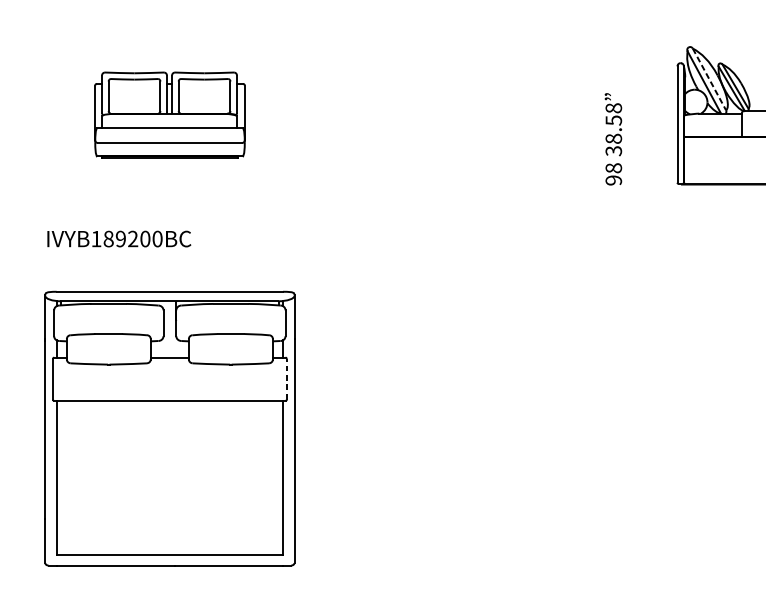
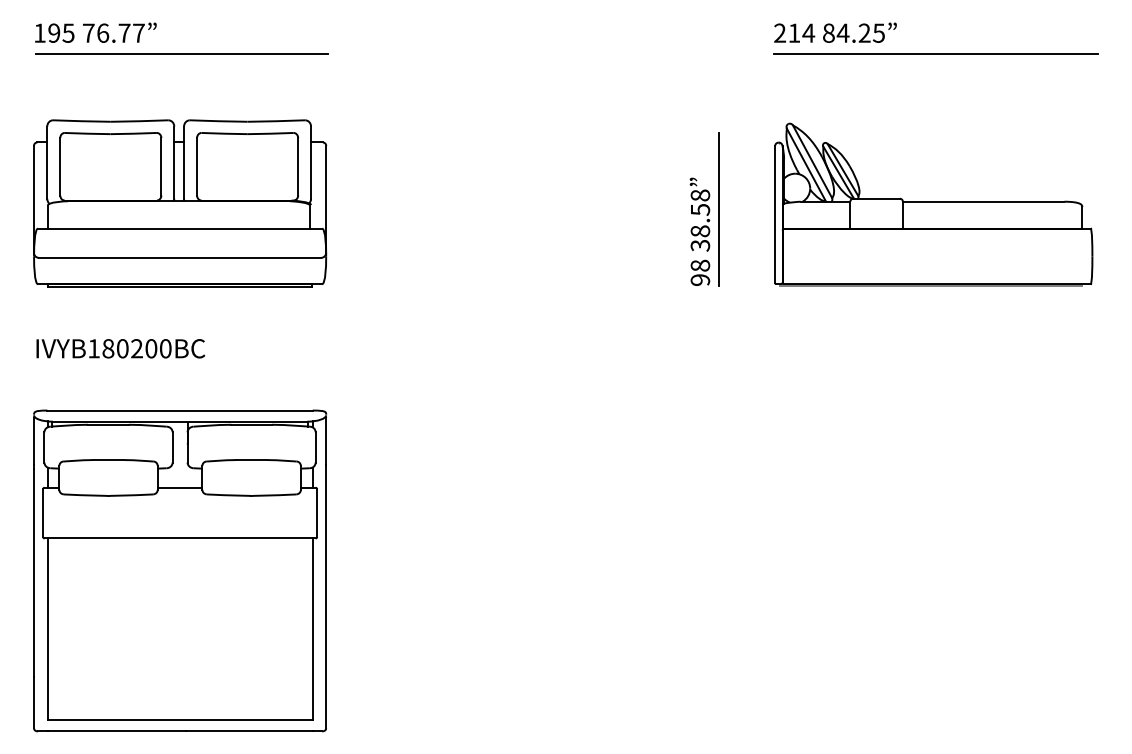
line: (709, 80) -> (812, 162), dashed -> solid
part: (170, 115) -> (180, 203), size x1.67
line: (629, 120) -> (718, 209), added
text: (120, 238) -> (122, 348), IVYB189200BC -> IVYB180200BC
line: (287, 379) -> (317, 513), dashed -> solid

